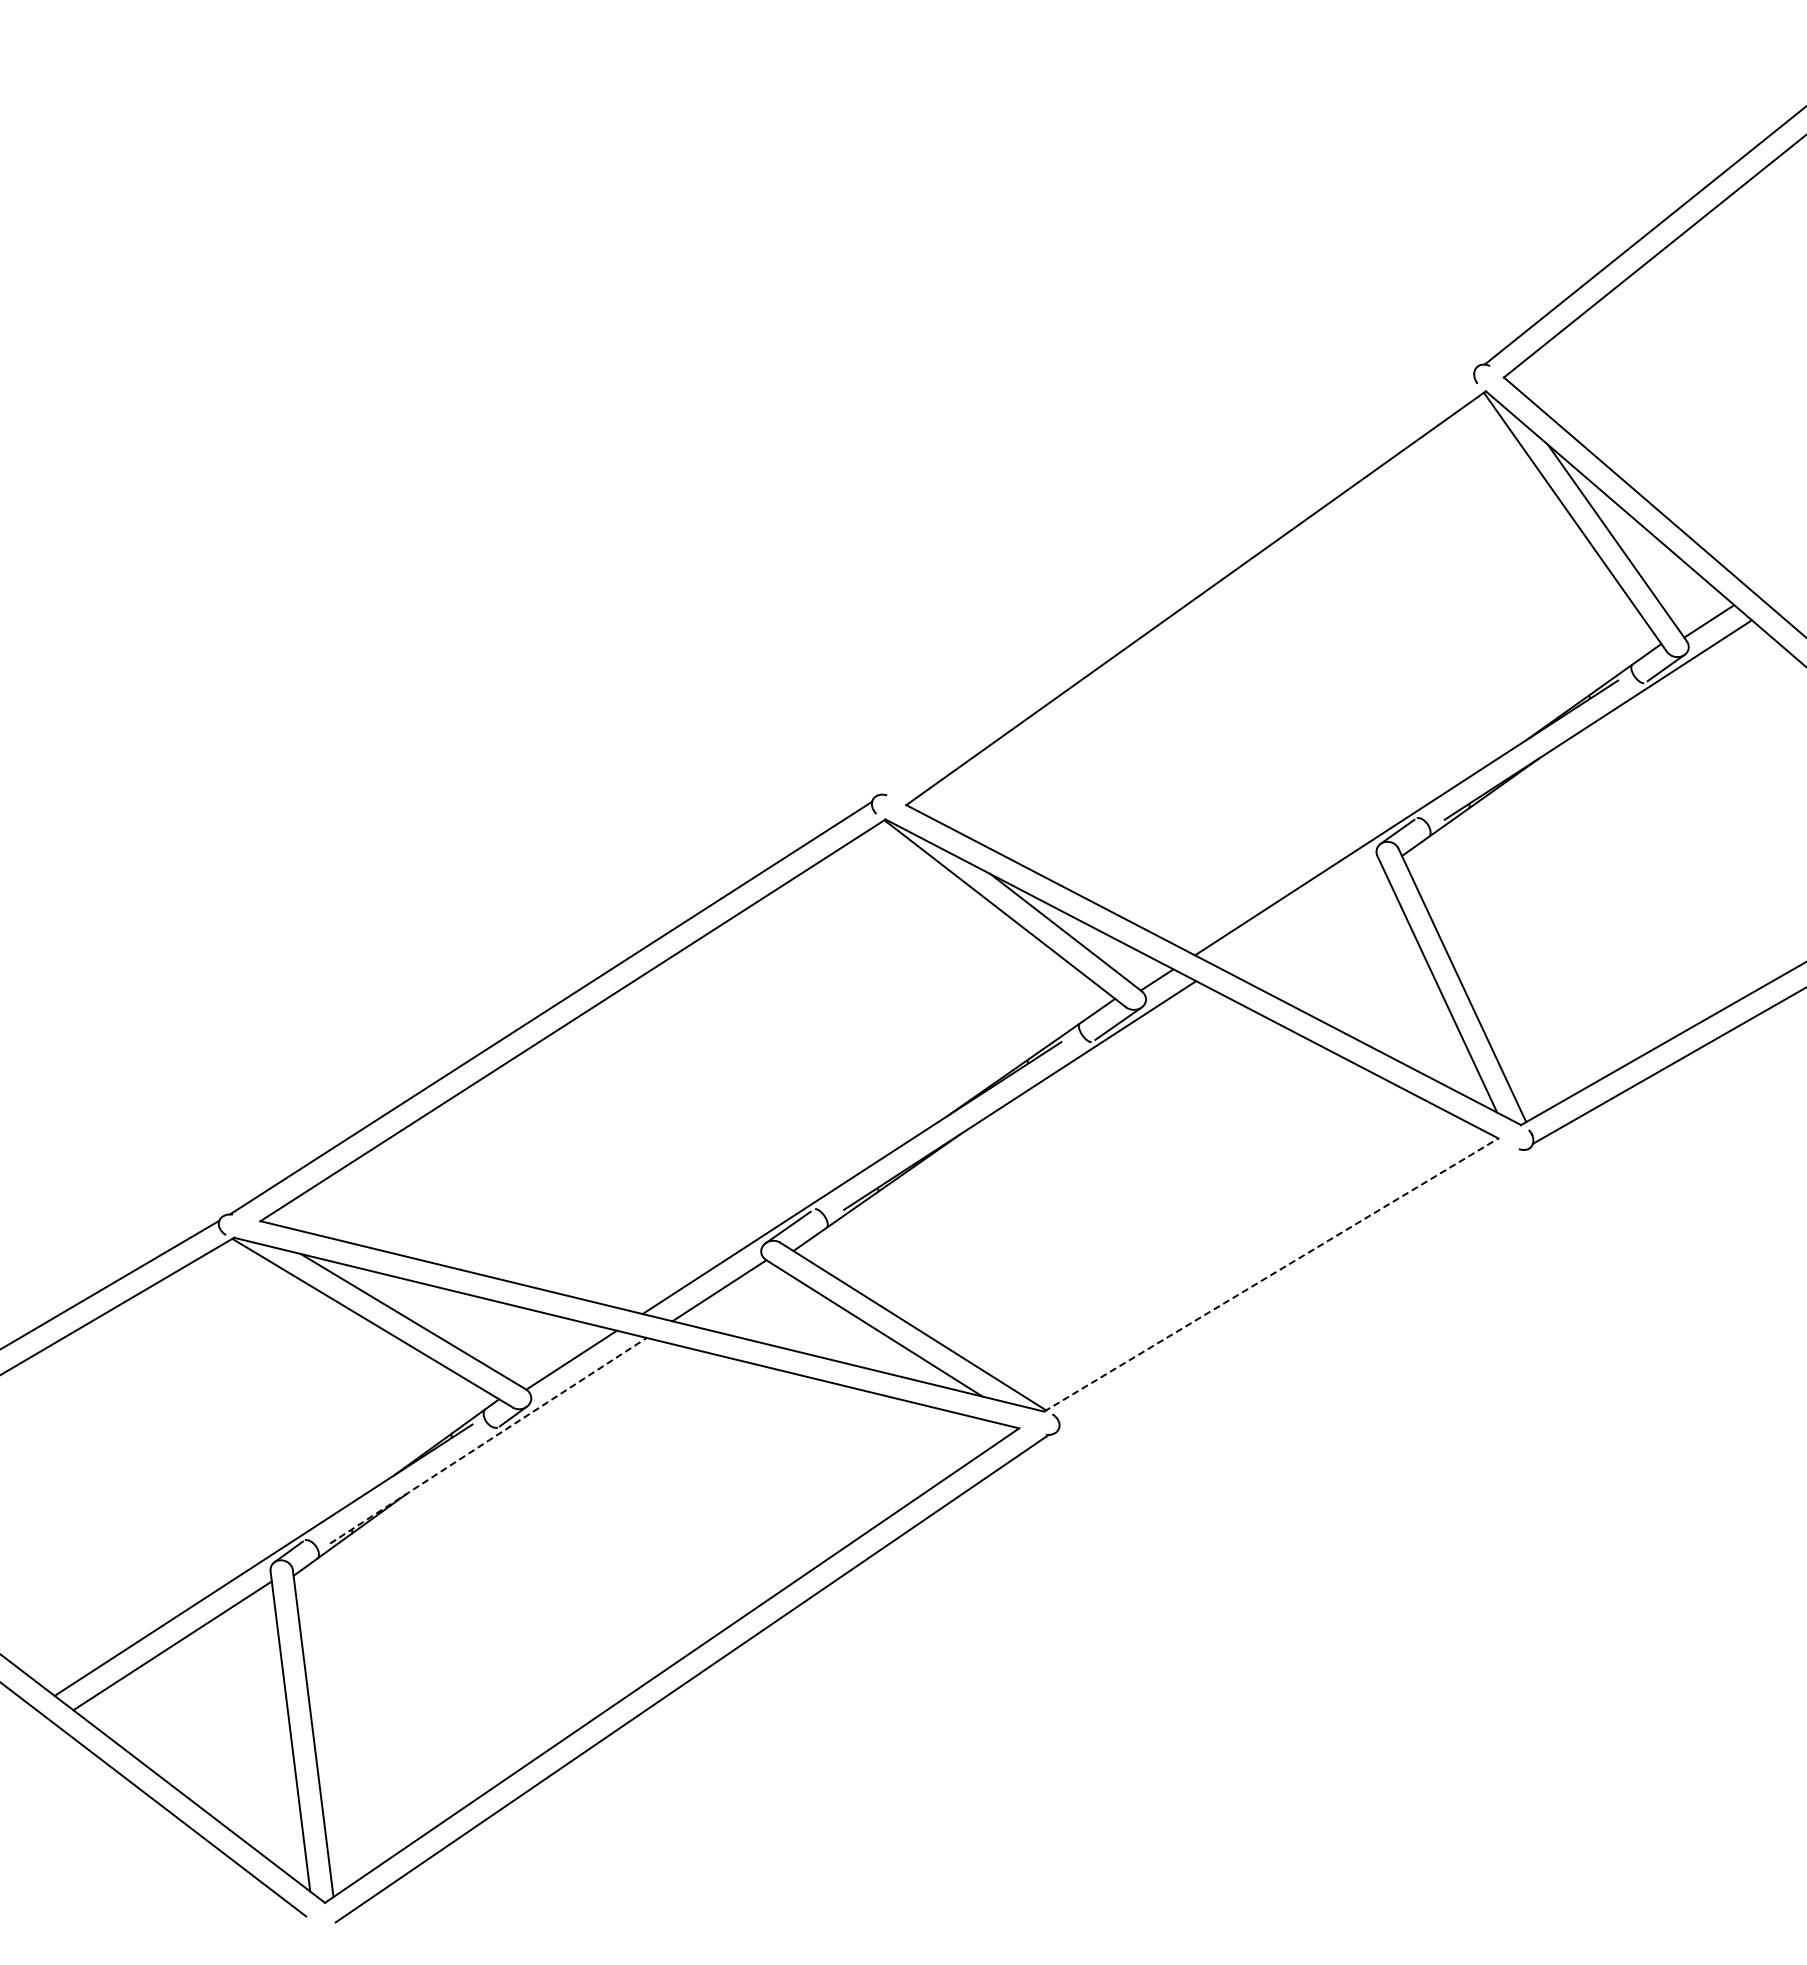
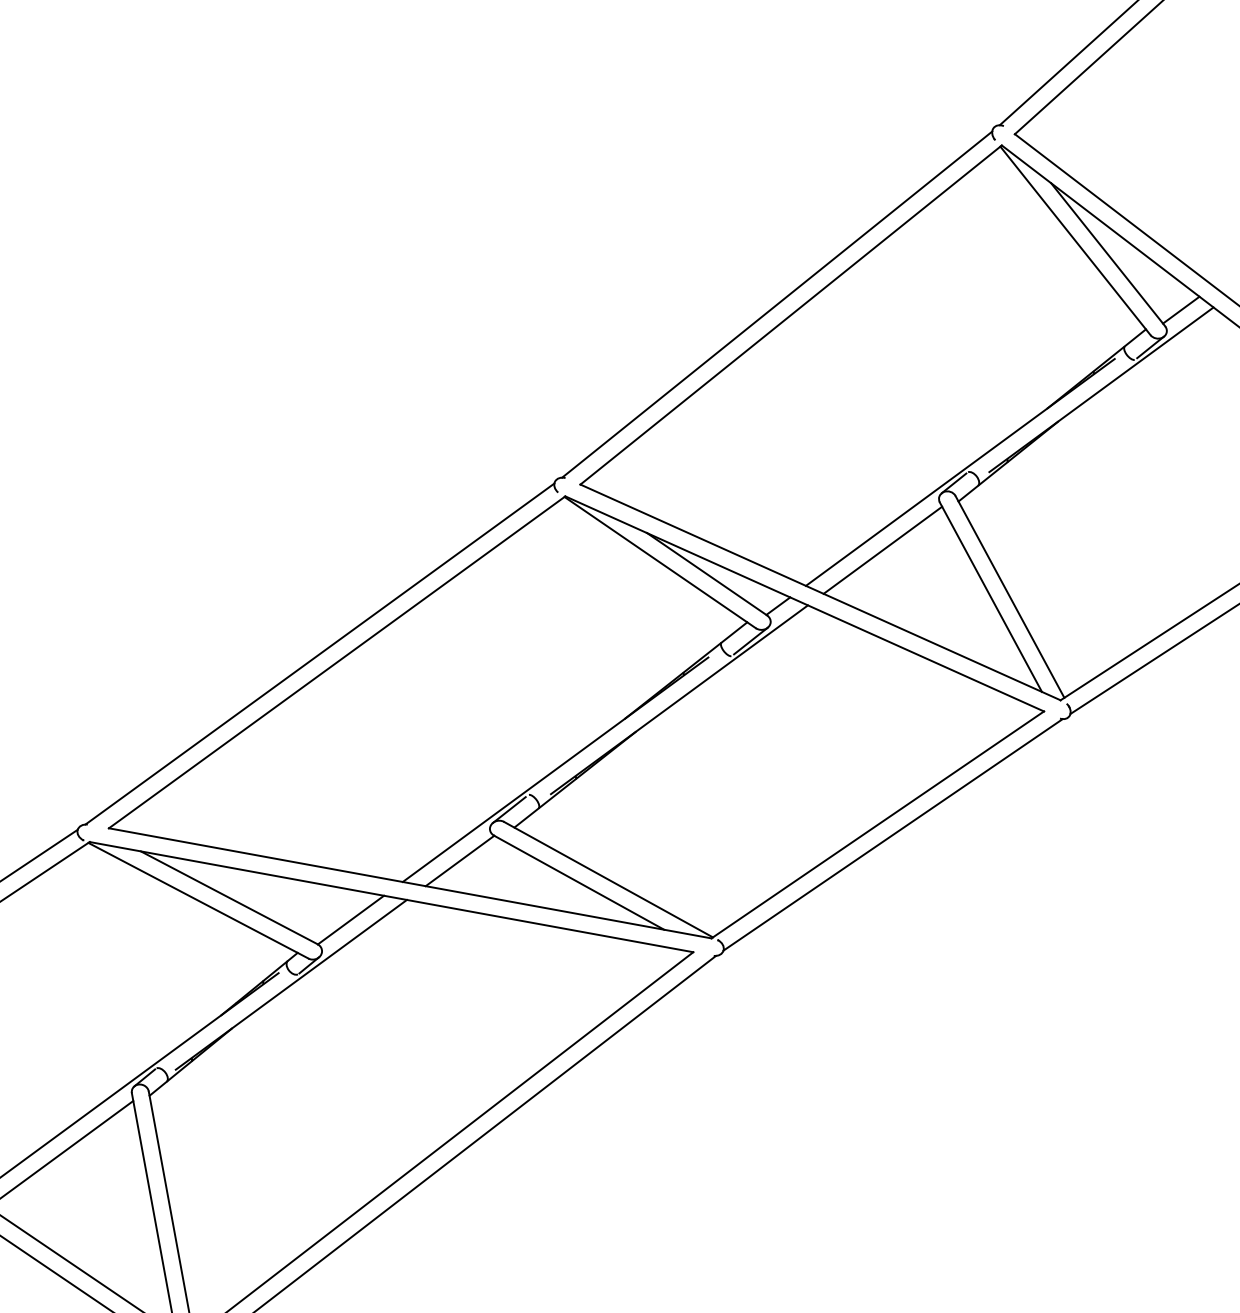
line: (1178, 583) -> (777, 304), added
line: (1298, 914) -> (882, 550), added
line: (1271, 1274) -> (877, 824), dashed -> solid
line: (1290, 1289) -> (892, 835), added
line: (488, 1440) -> (291, 984), dashed -> solid

